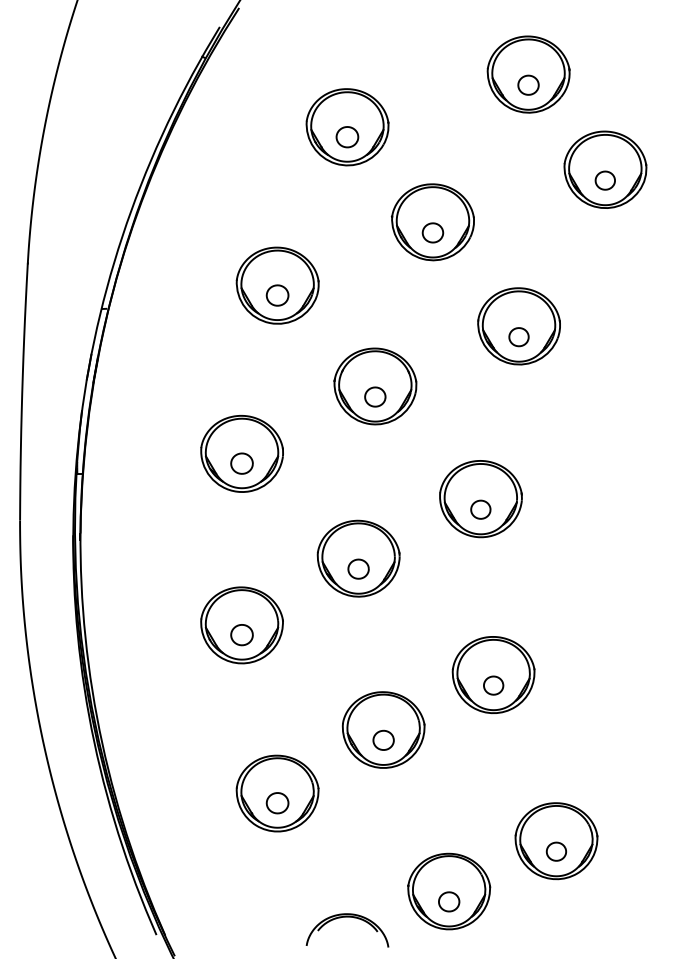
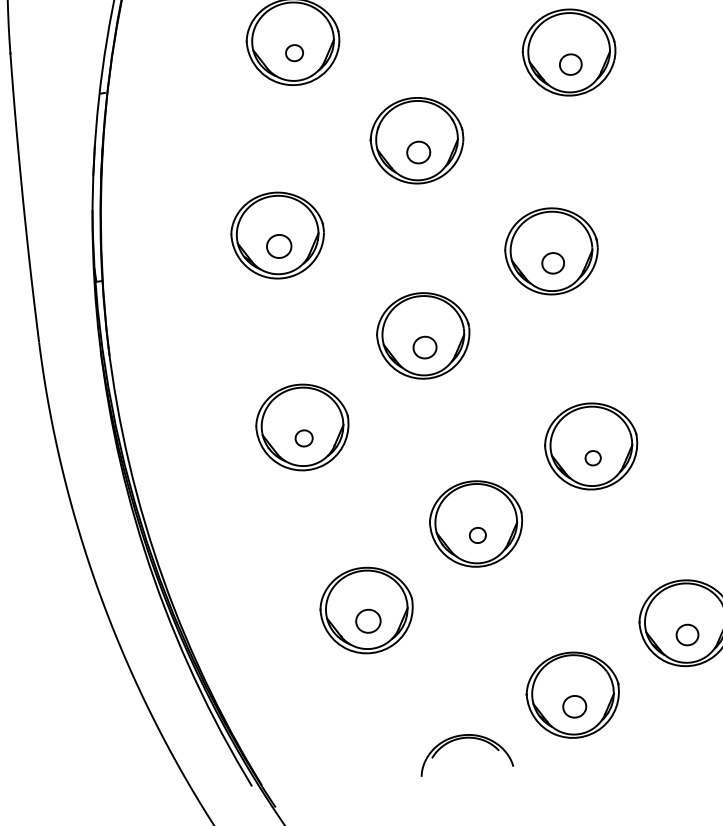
part: (277, 295) -> (294, 53), size x0.7
part: (241, 635) -> (303, 438), size x0.7
part: (493, 685) -> (592, 458), size x0.7
part: (383, 739) -> (477, 534), size x0.7

